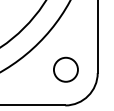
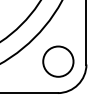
circle: (66, 69) -> (58, 61), size x1.43

